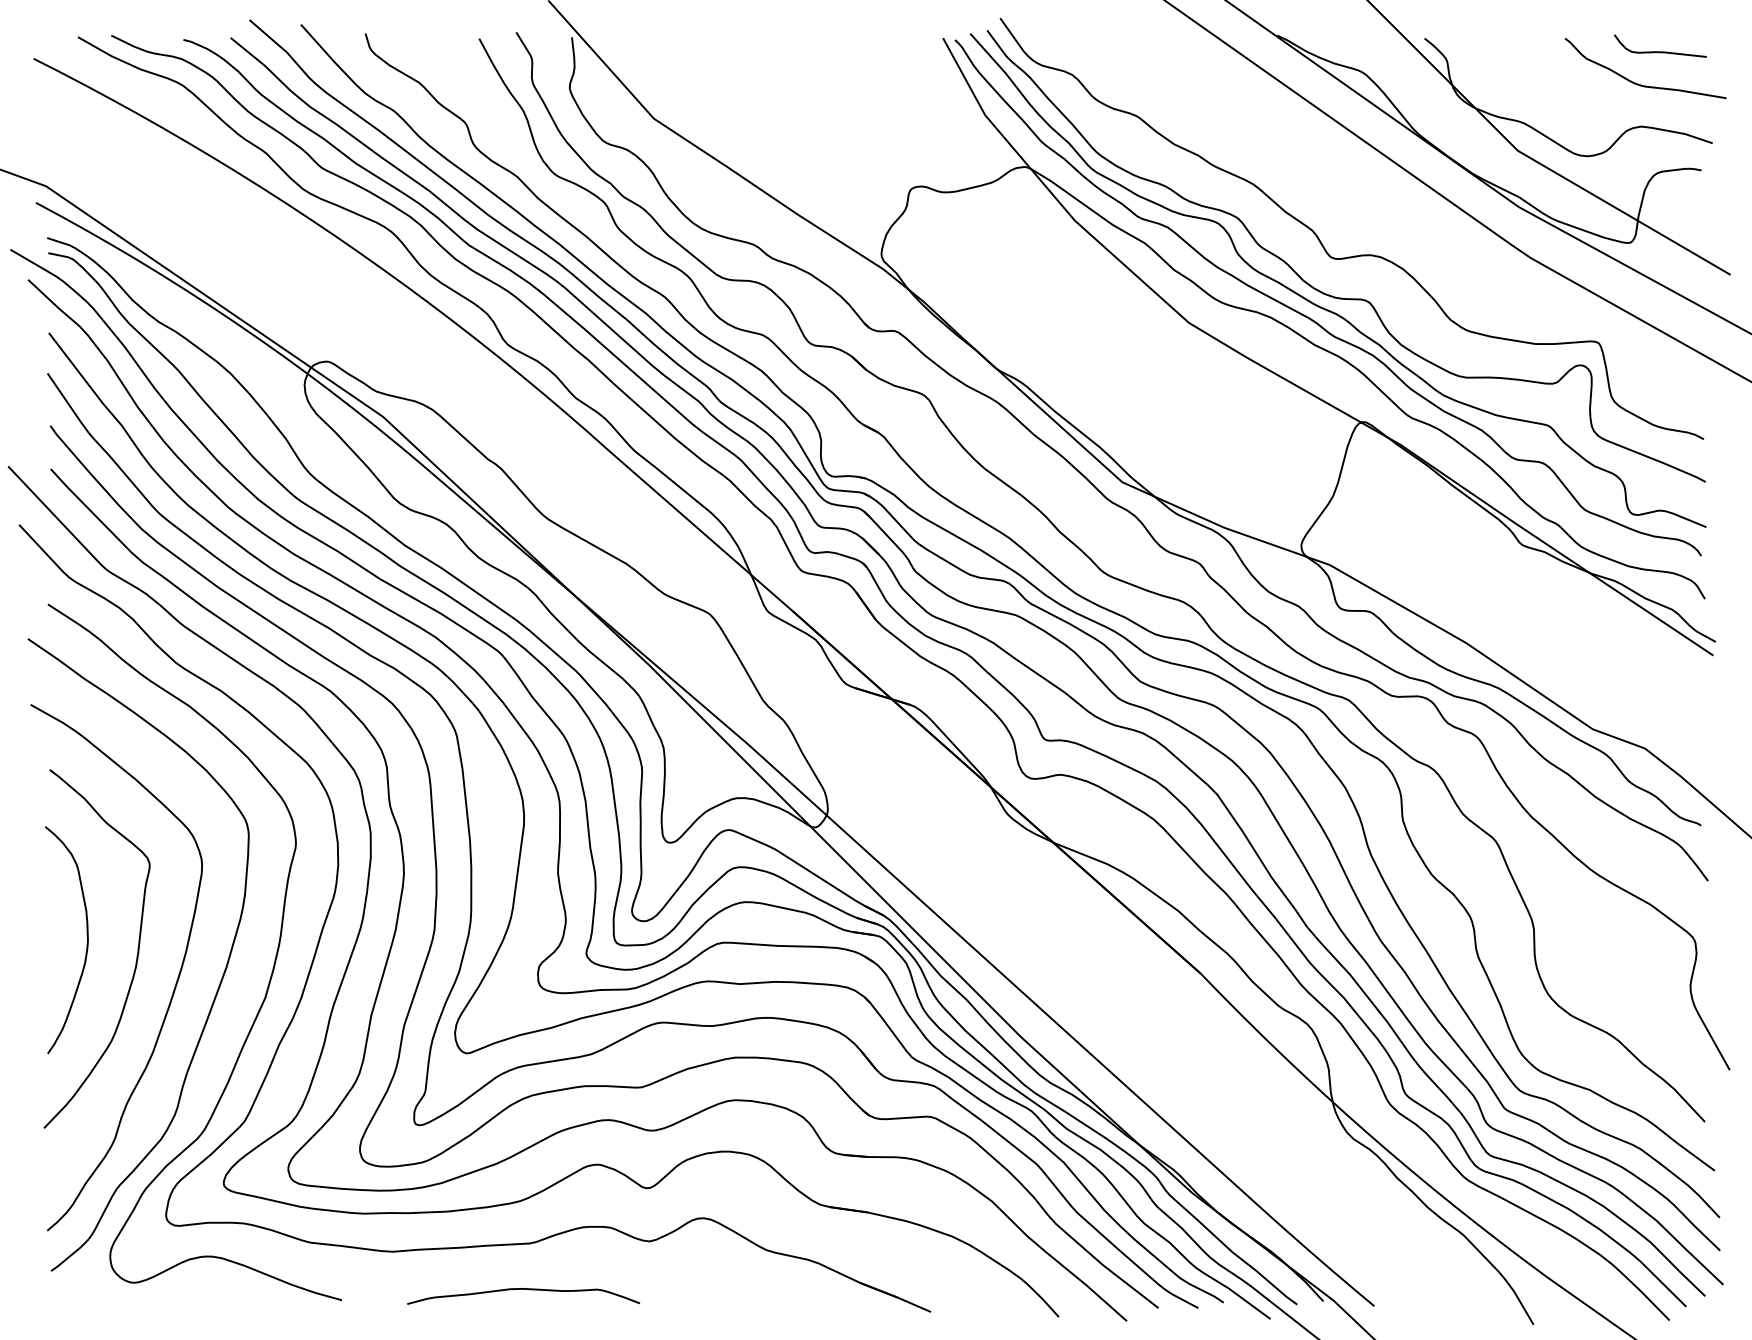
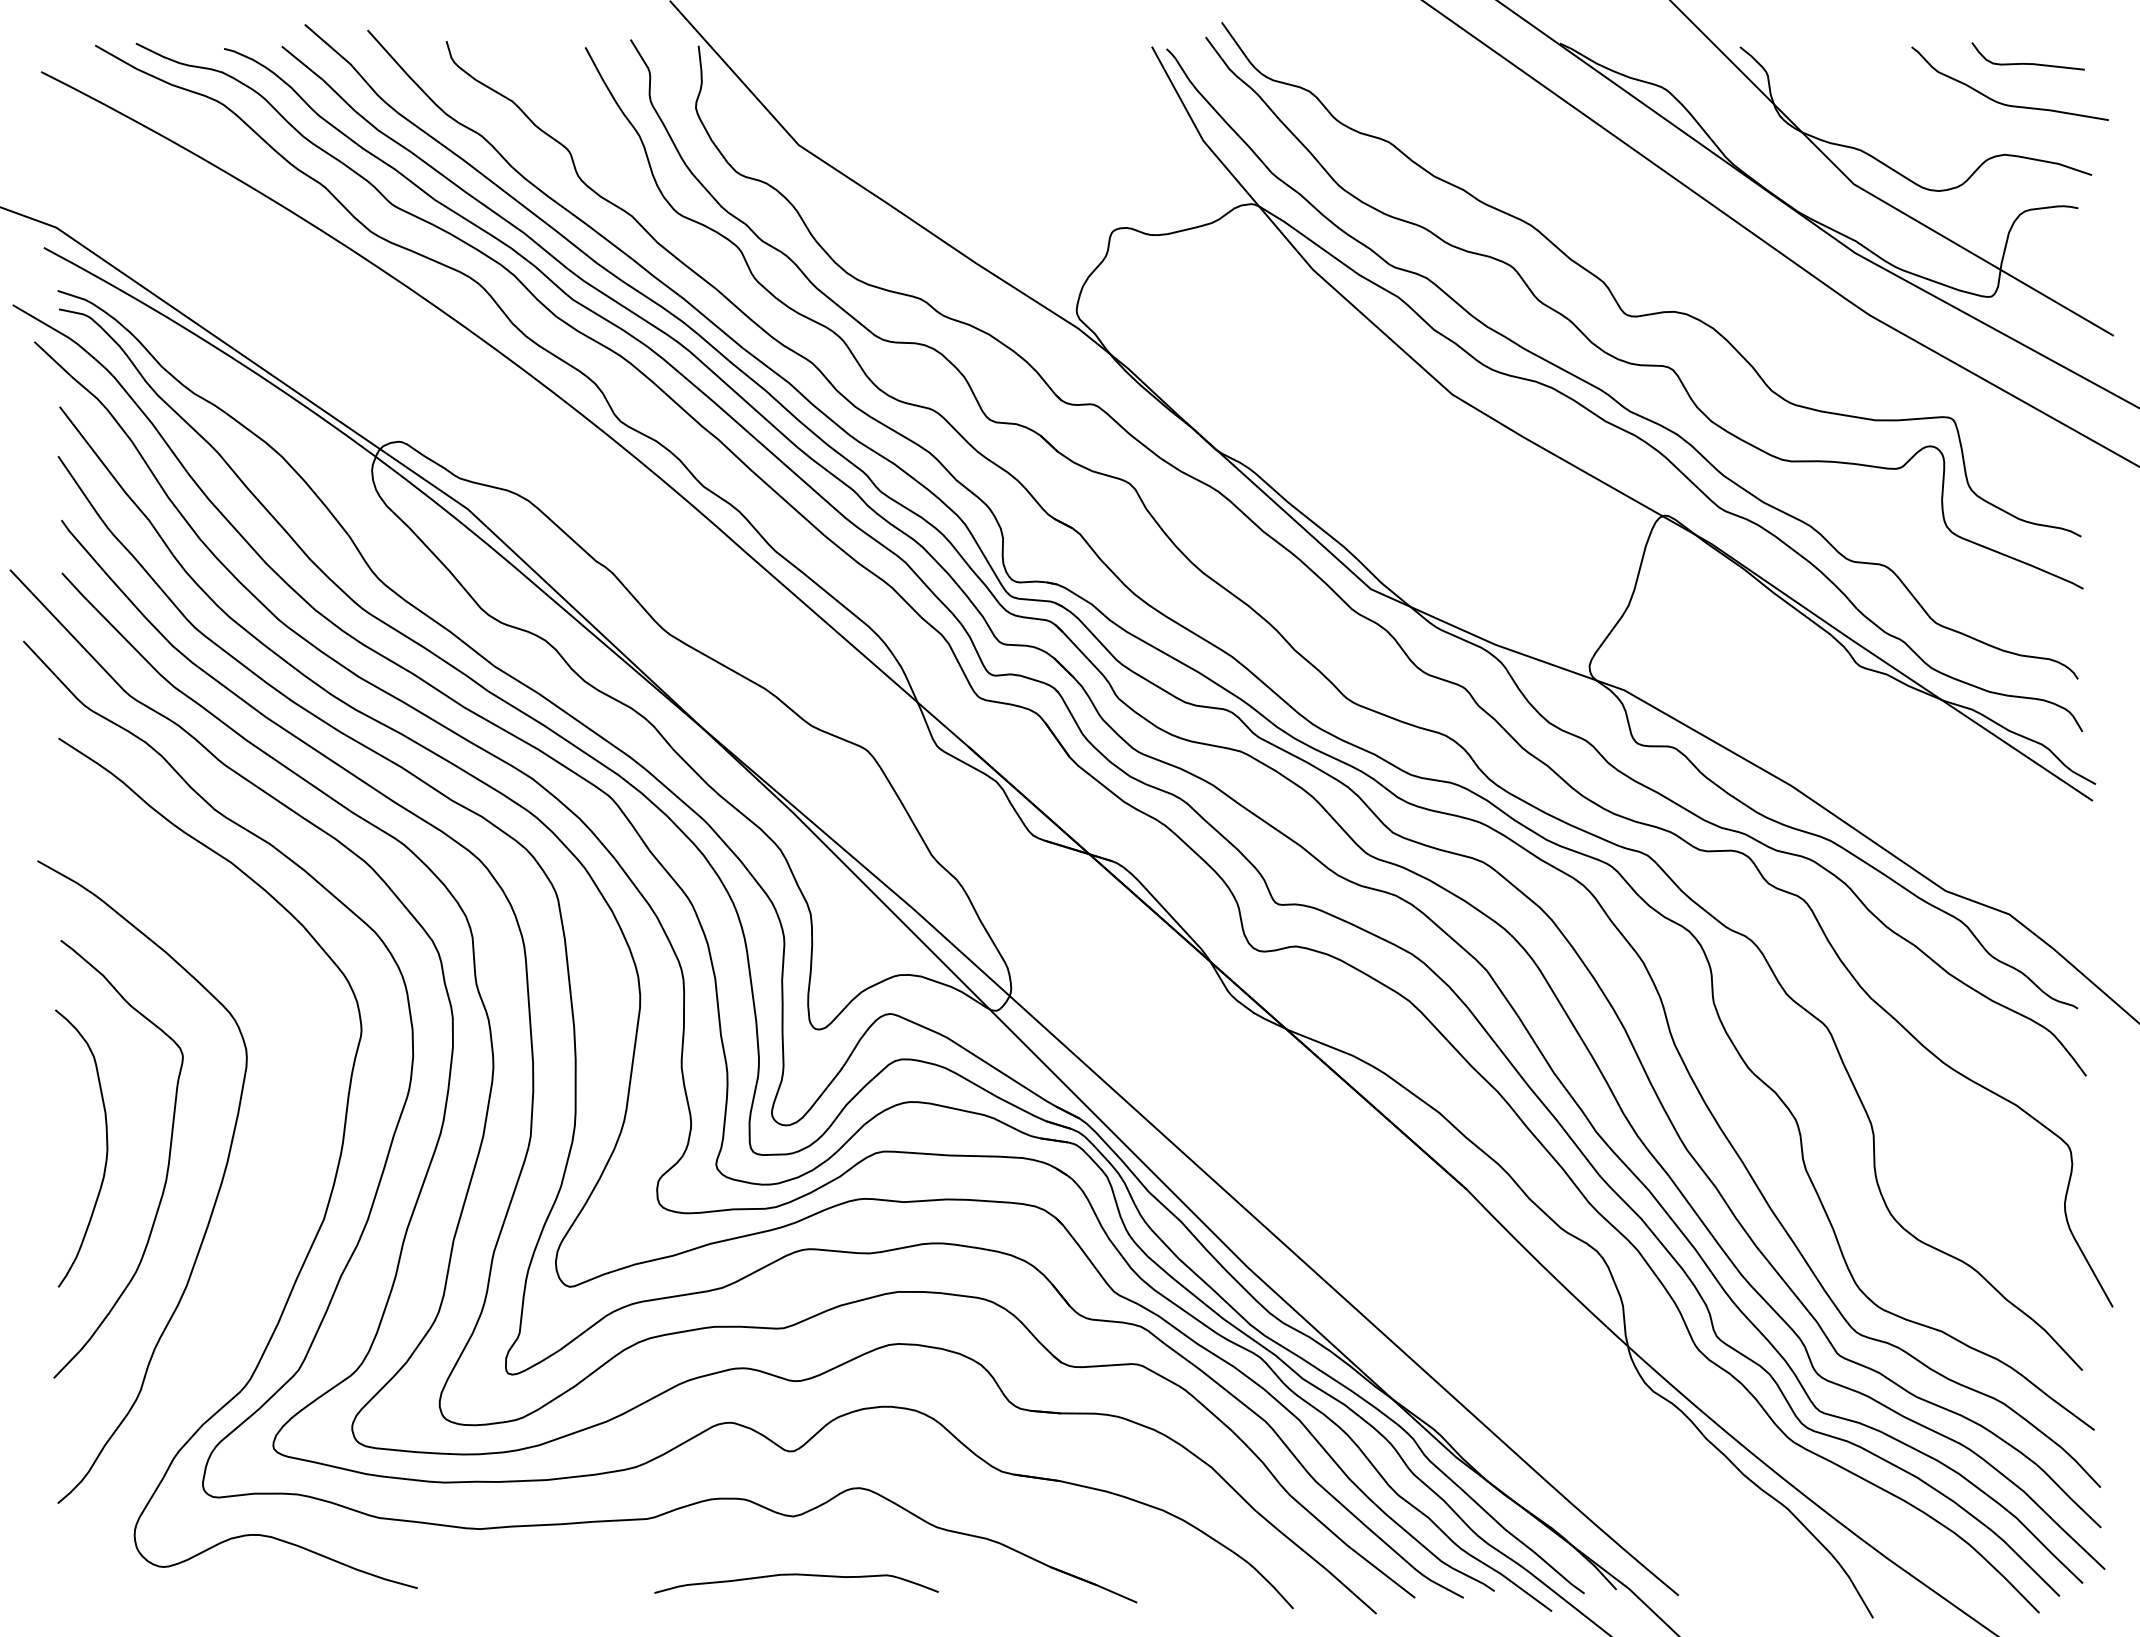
curve: (1326, 308) -> (1620, 377), removed
curve: (219, 982) -> (268, 1200), removed
curve: (523, 1289) -> (796, 1575), moved

